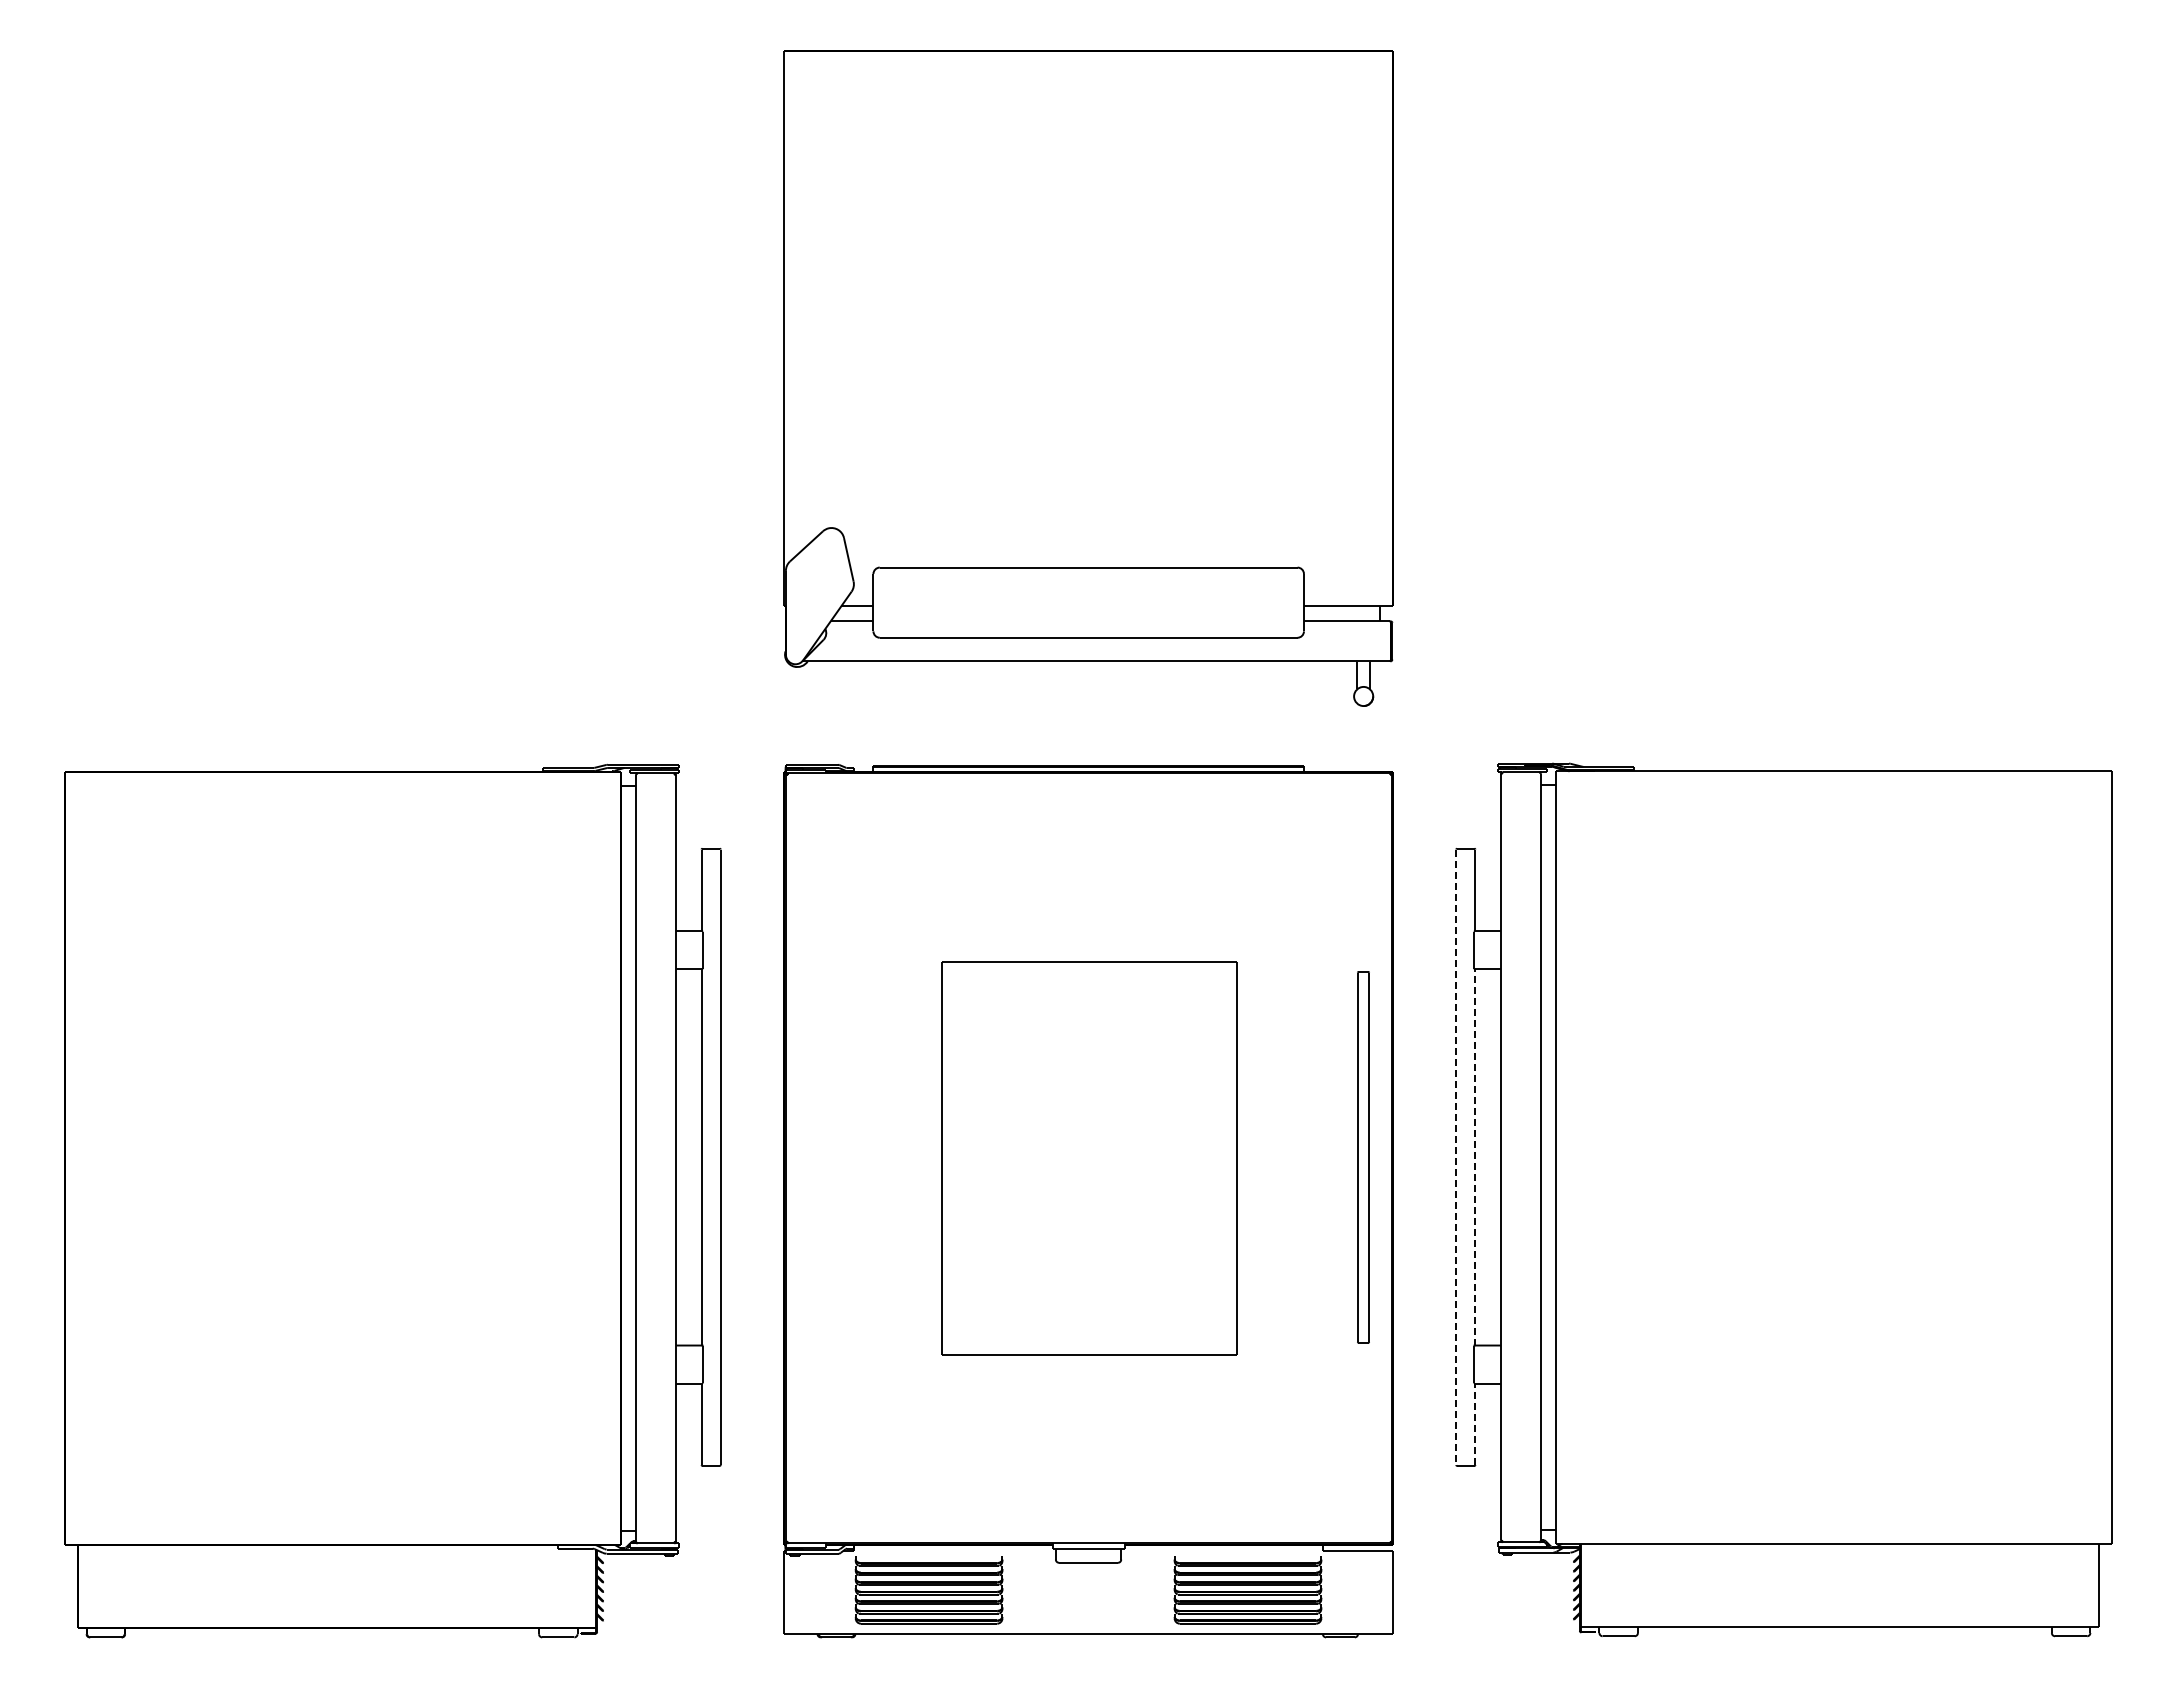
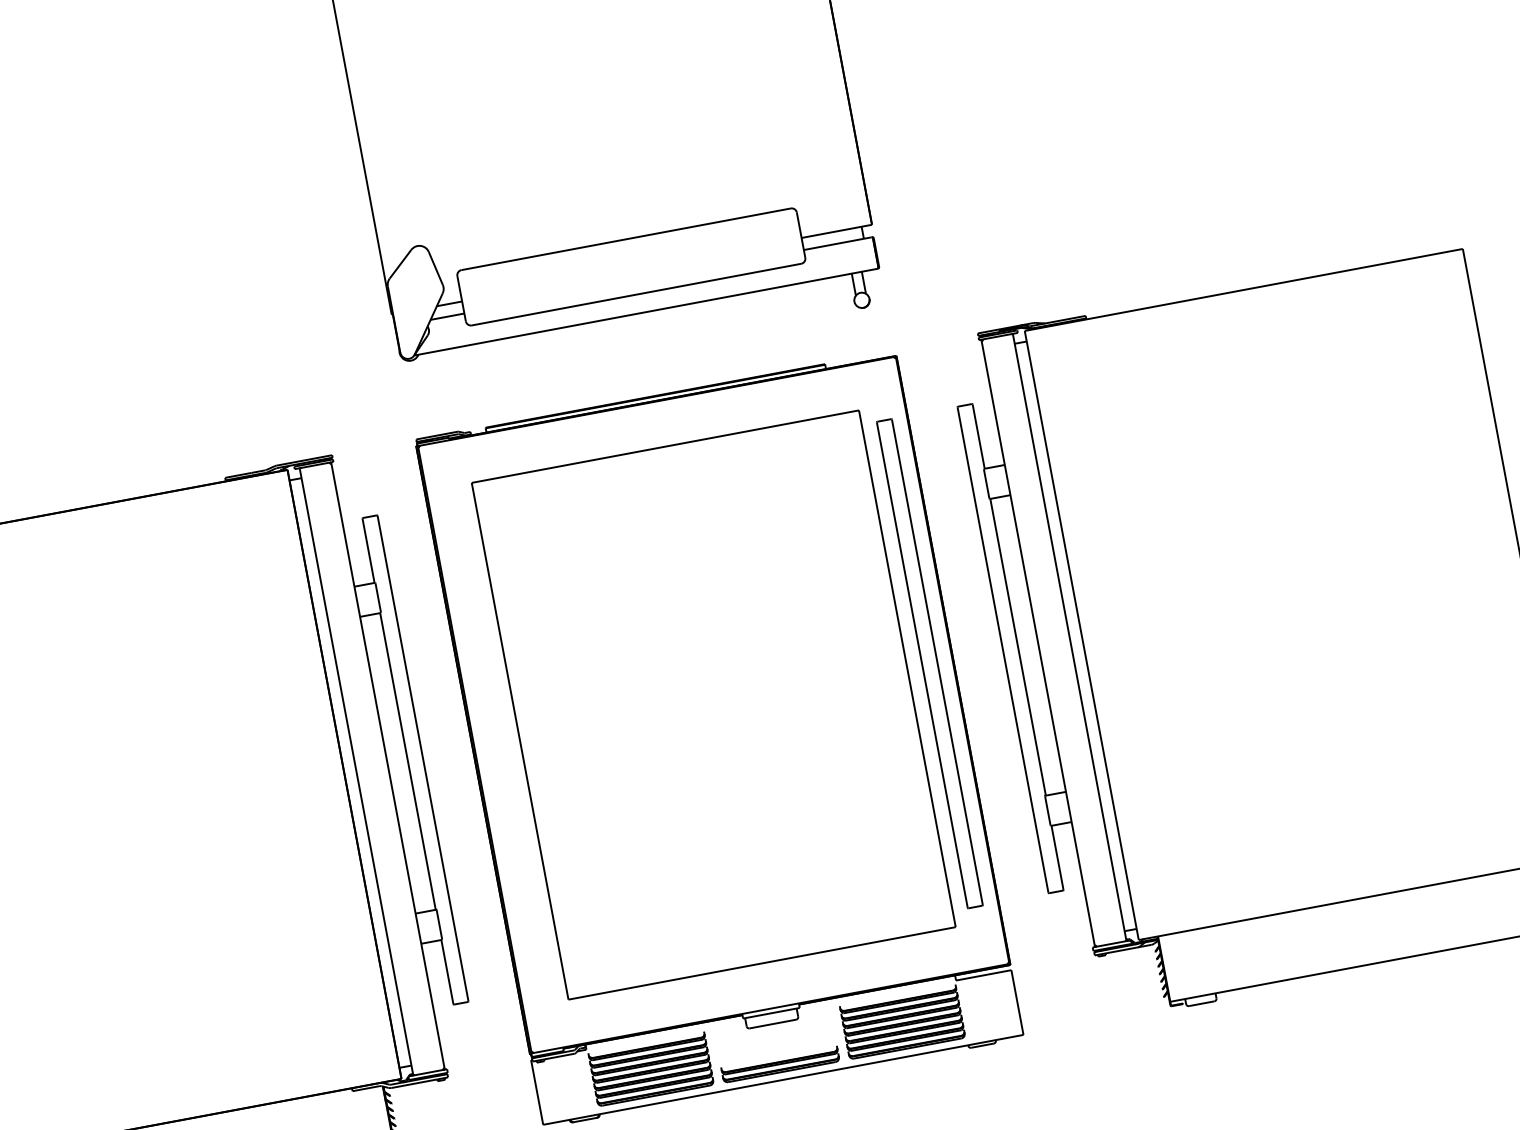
line: (1475, 1156) -> (1018, 646), dashed -> solid
part: (1363, 1157) -> (929, 663), size x1.67
line: (1456, 1157) -> (1003, 650), dashed -> solid
part: (1089, 1158) -> (714, 705), size x1.67
line: (1475, 1424) -> (1057, 857), dashed -> solid
part: (1088, 1614) -> (780, 1064), added

